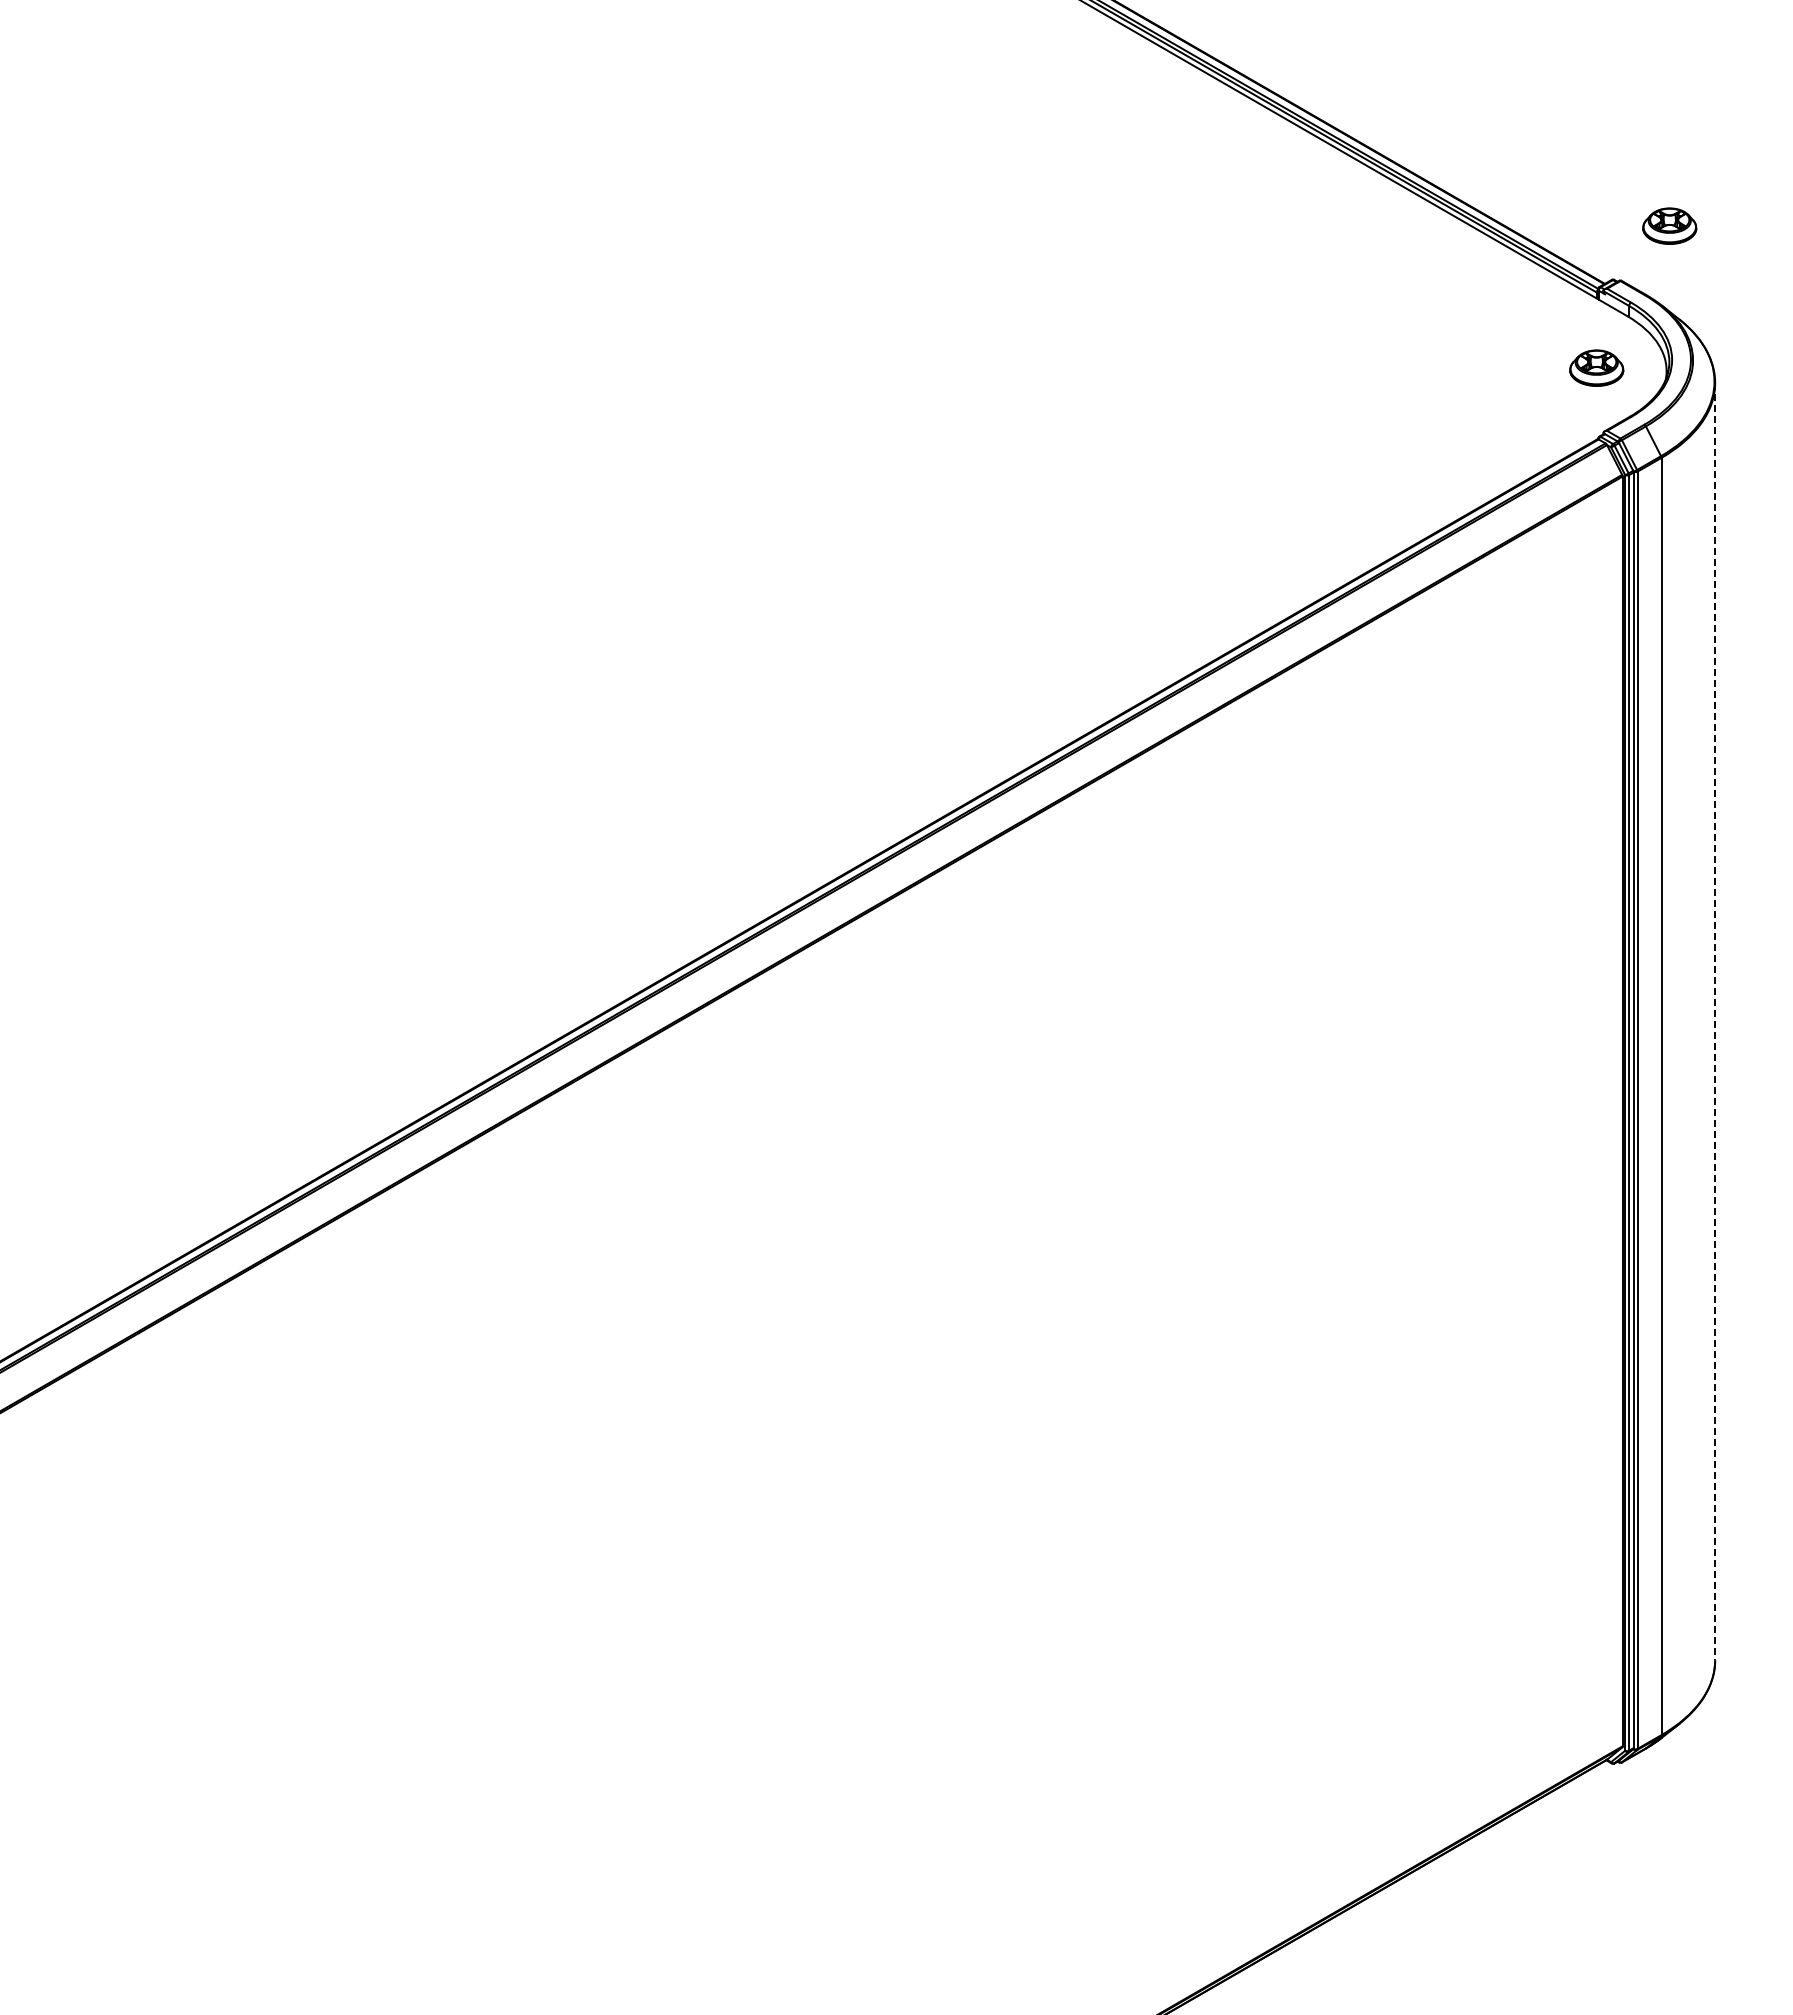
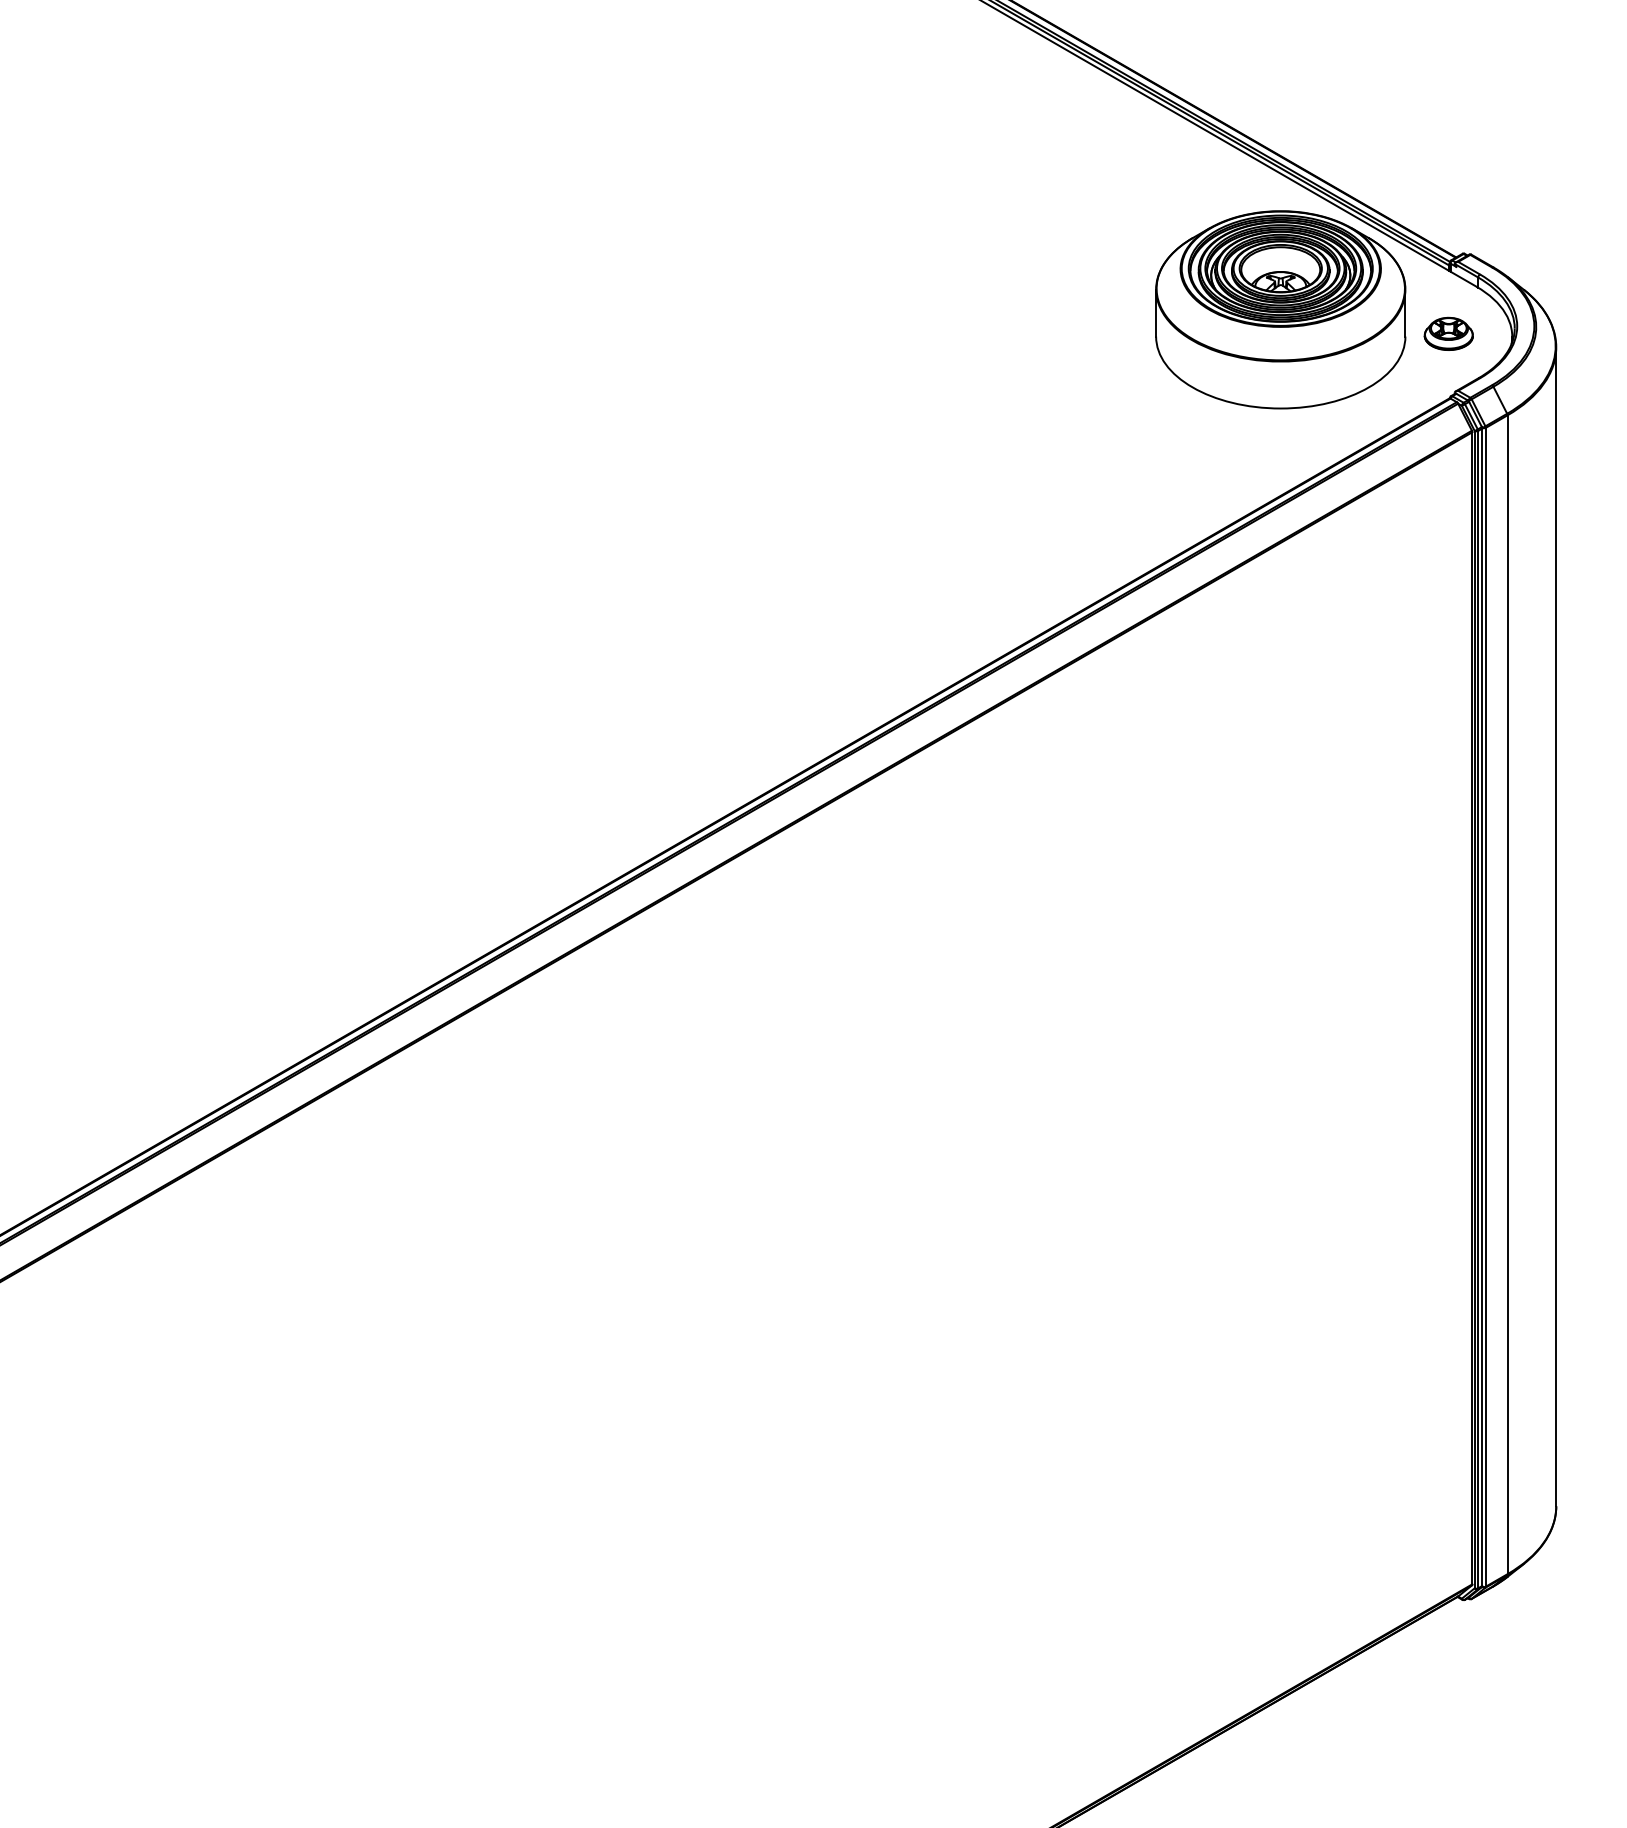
part: (1669, 225) -> (1514, 204), removed
part: (1411, 341) -> (1280, 309), added
line: (1715, 1021) -> (1556, 926), dashed -> solid

